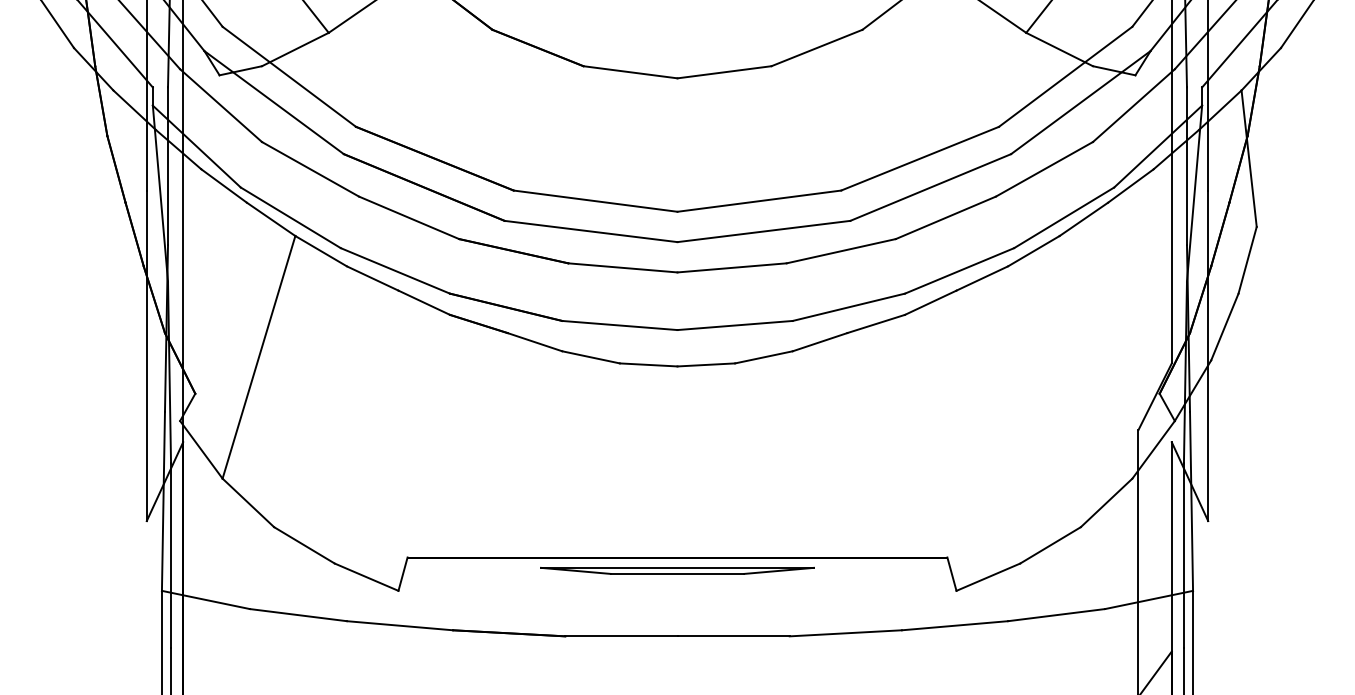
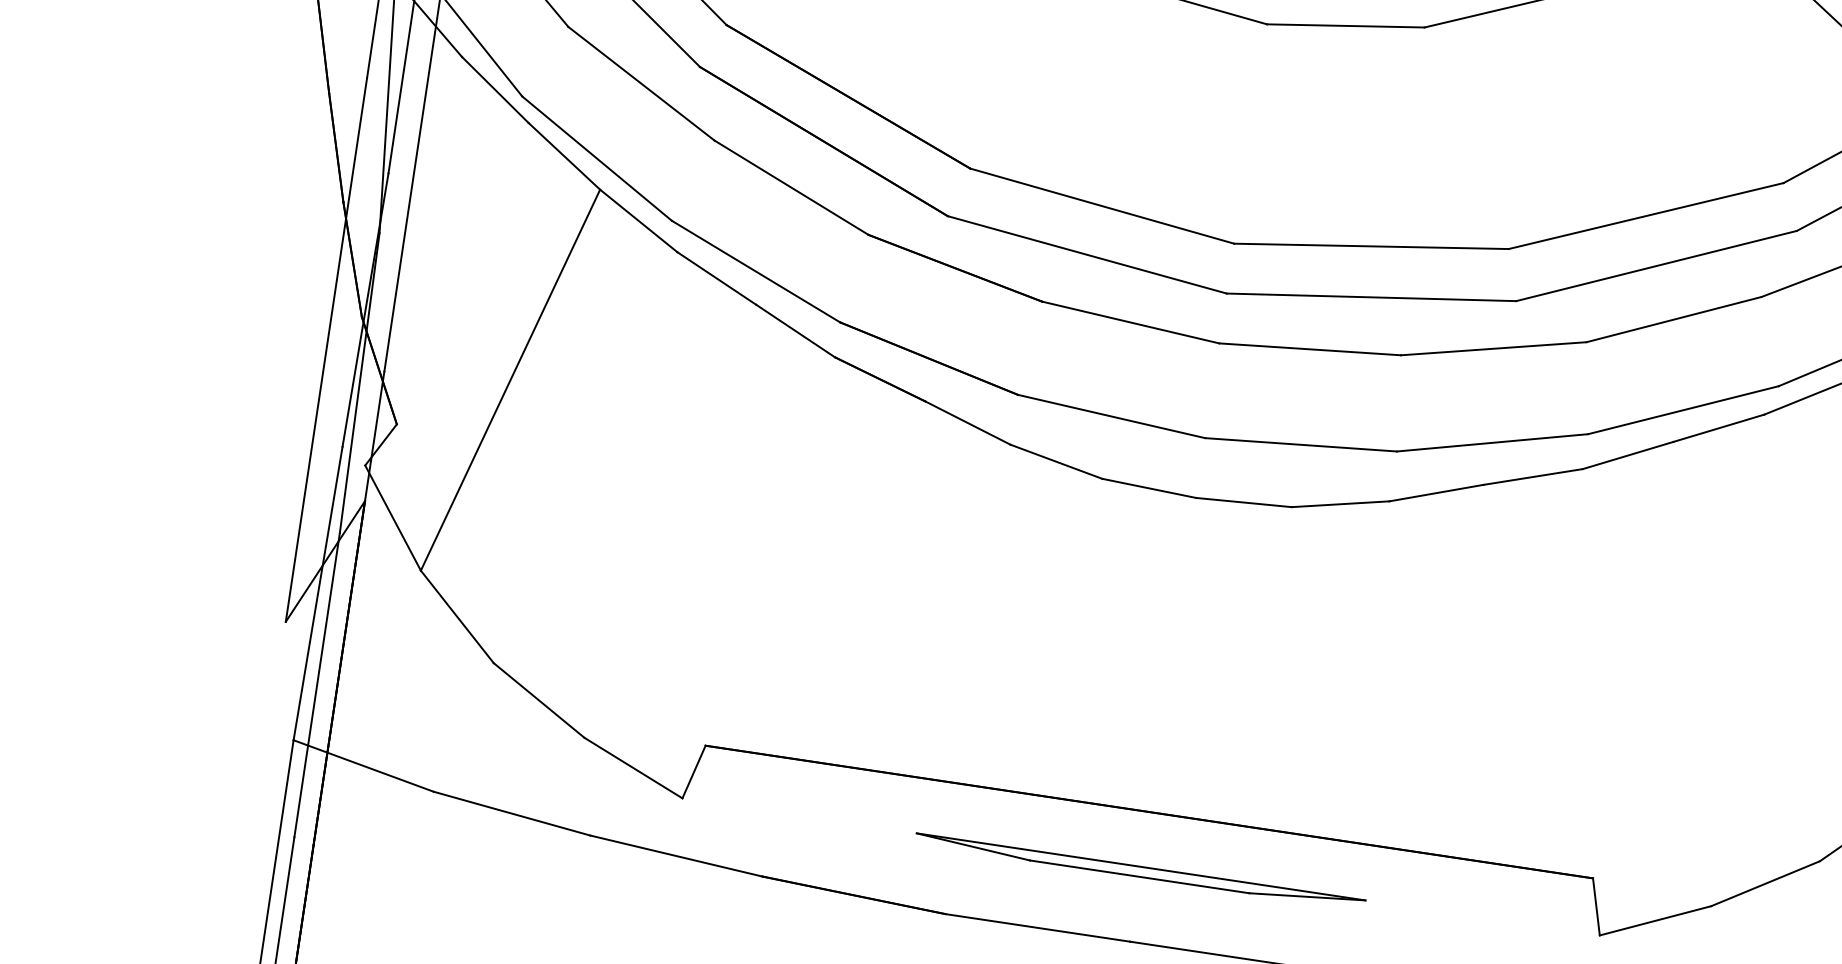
part: (677, 570) -> (1140, 871), moved

